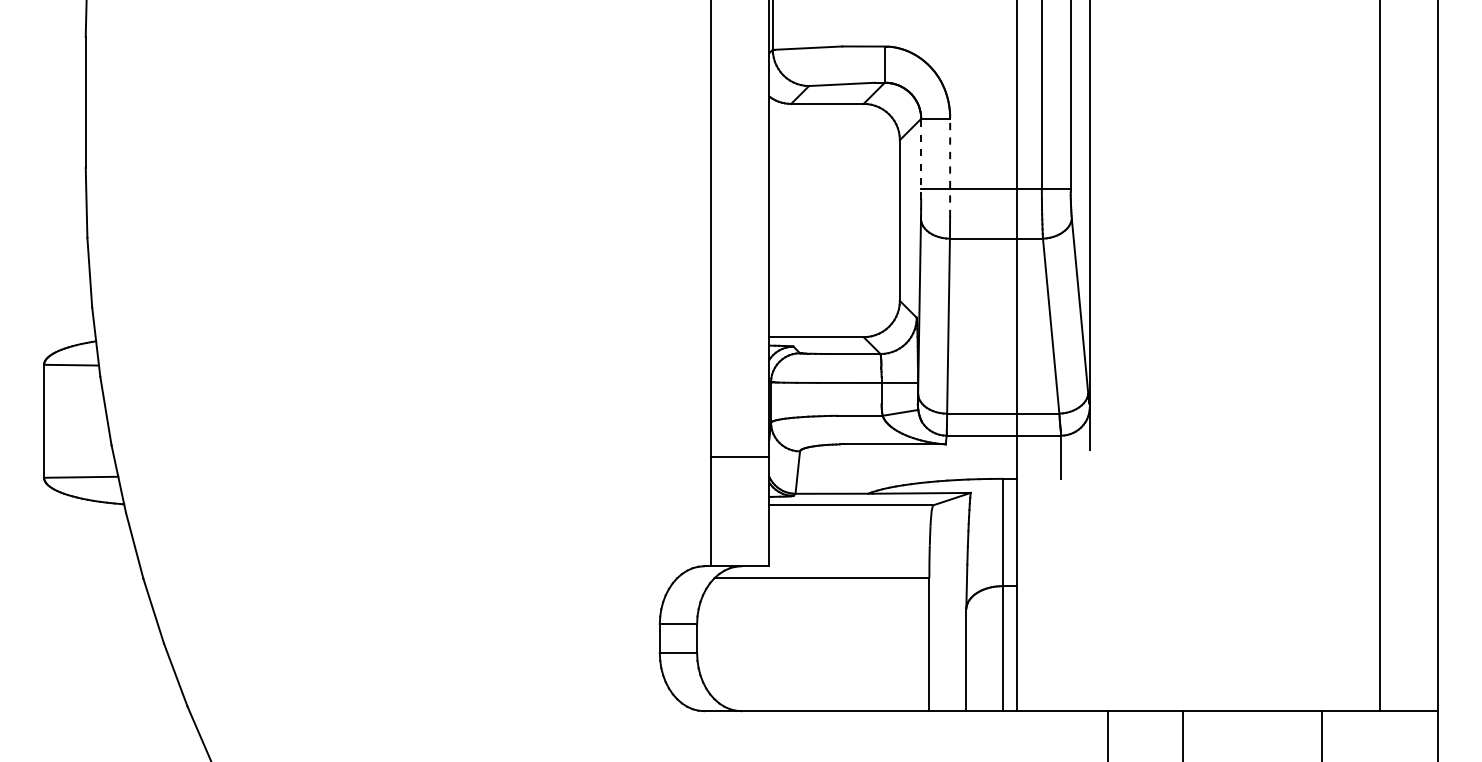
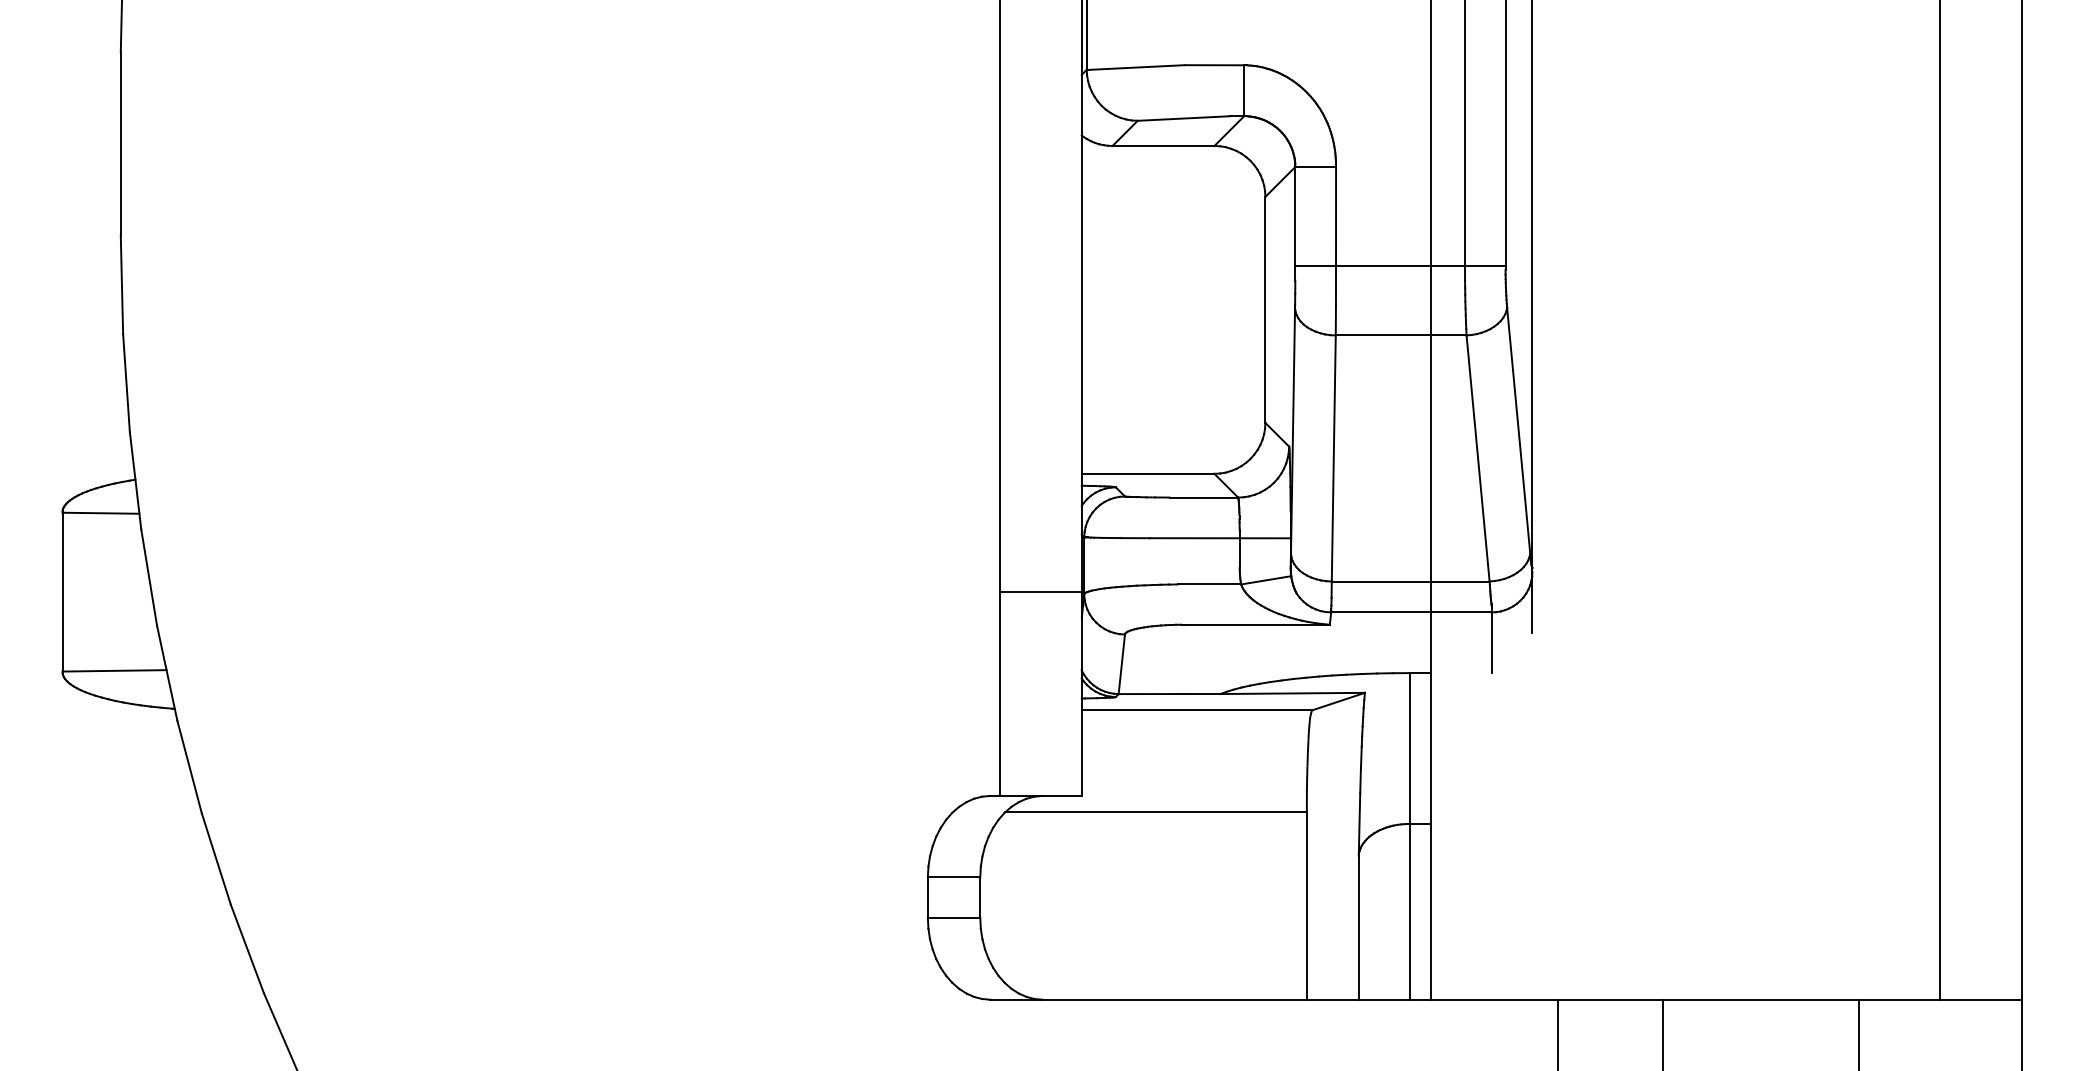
line: (921, 159) -> (1295, 223), dashed -> solid
line: (950, 167) -> (1336, 235), dashed -> solid
line: (739, 457) -> (1040, 592), moved

